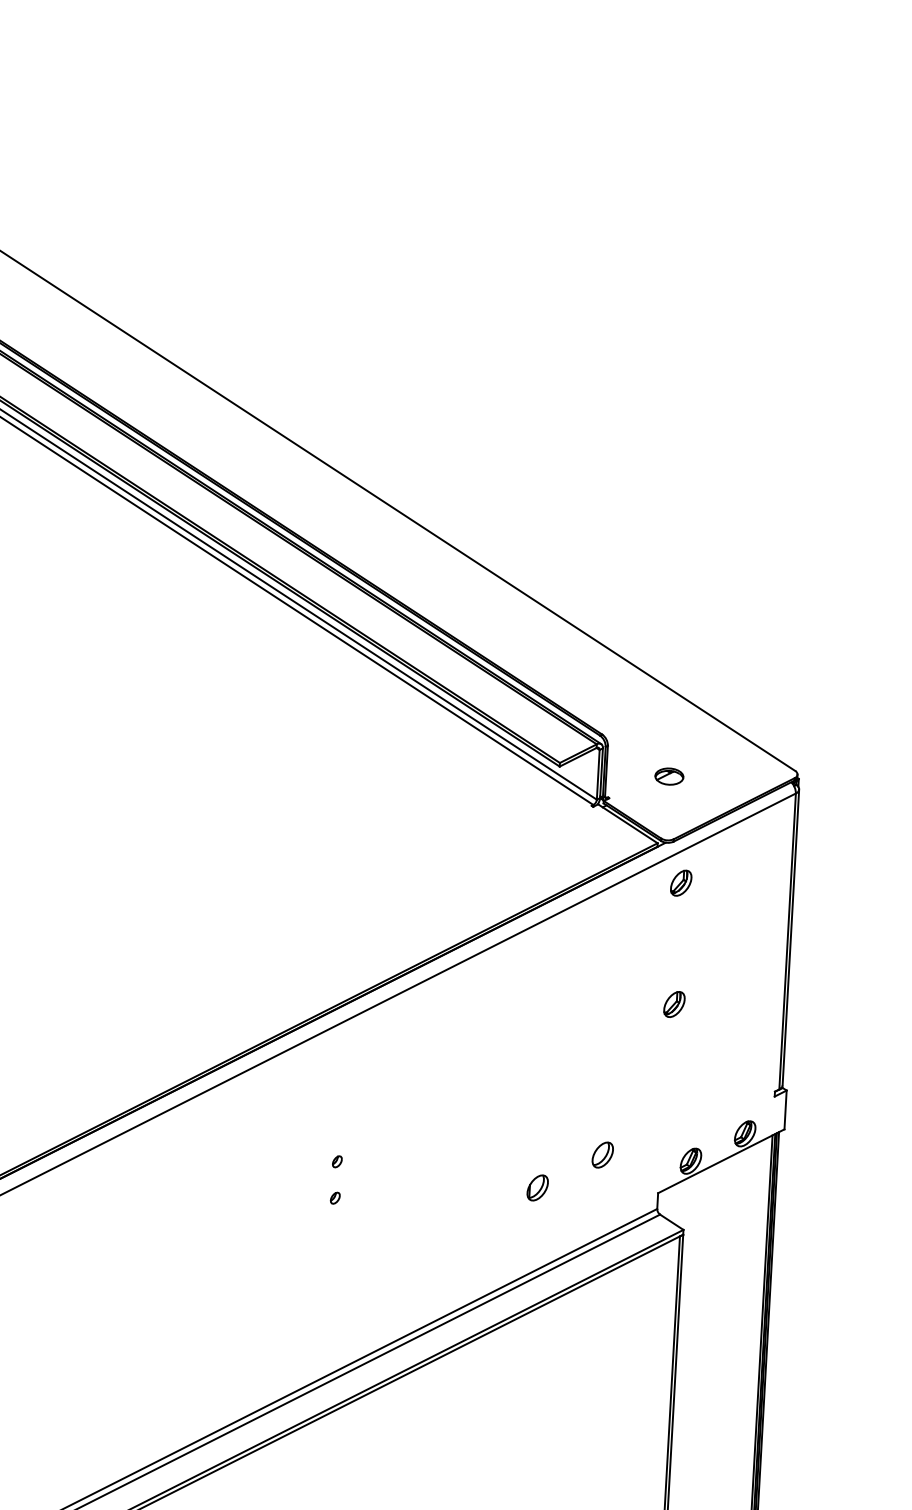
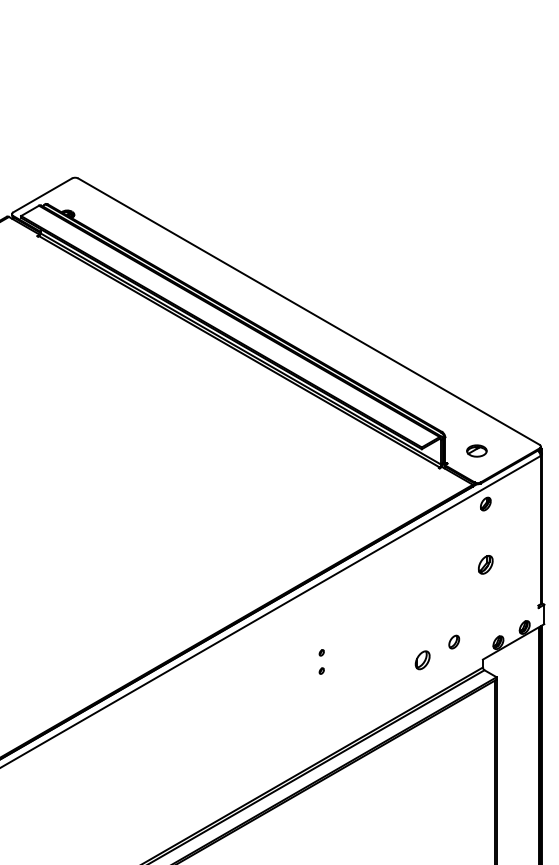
part: (668, 777) -> (476, 451), size x1.4
part: (673, 1003) -> (485, 564), size x1.4
part: (537, 1188) -> (422, 660), size x1.4

